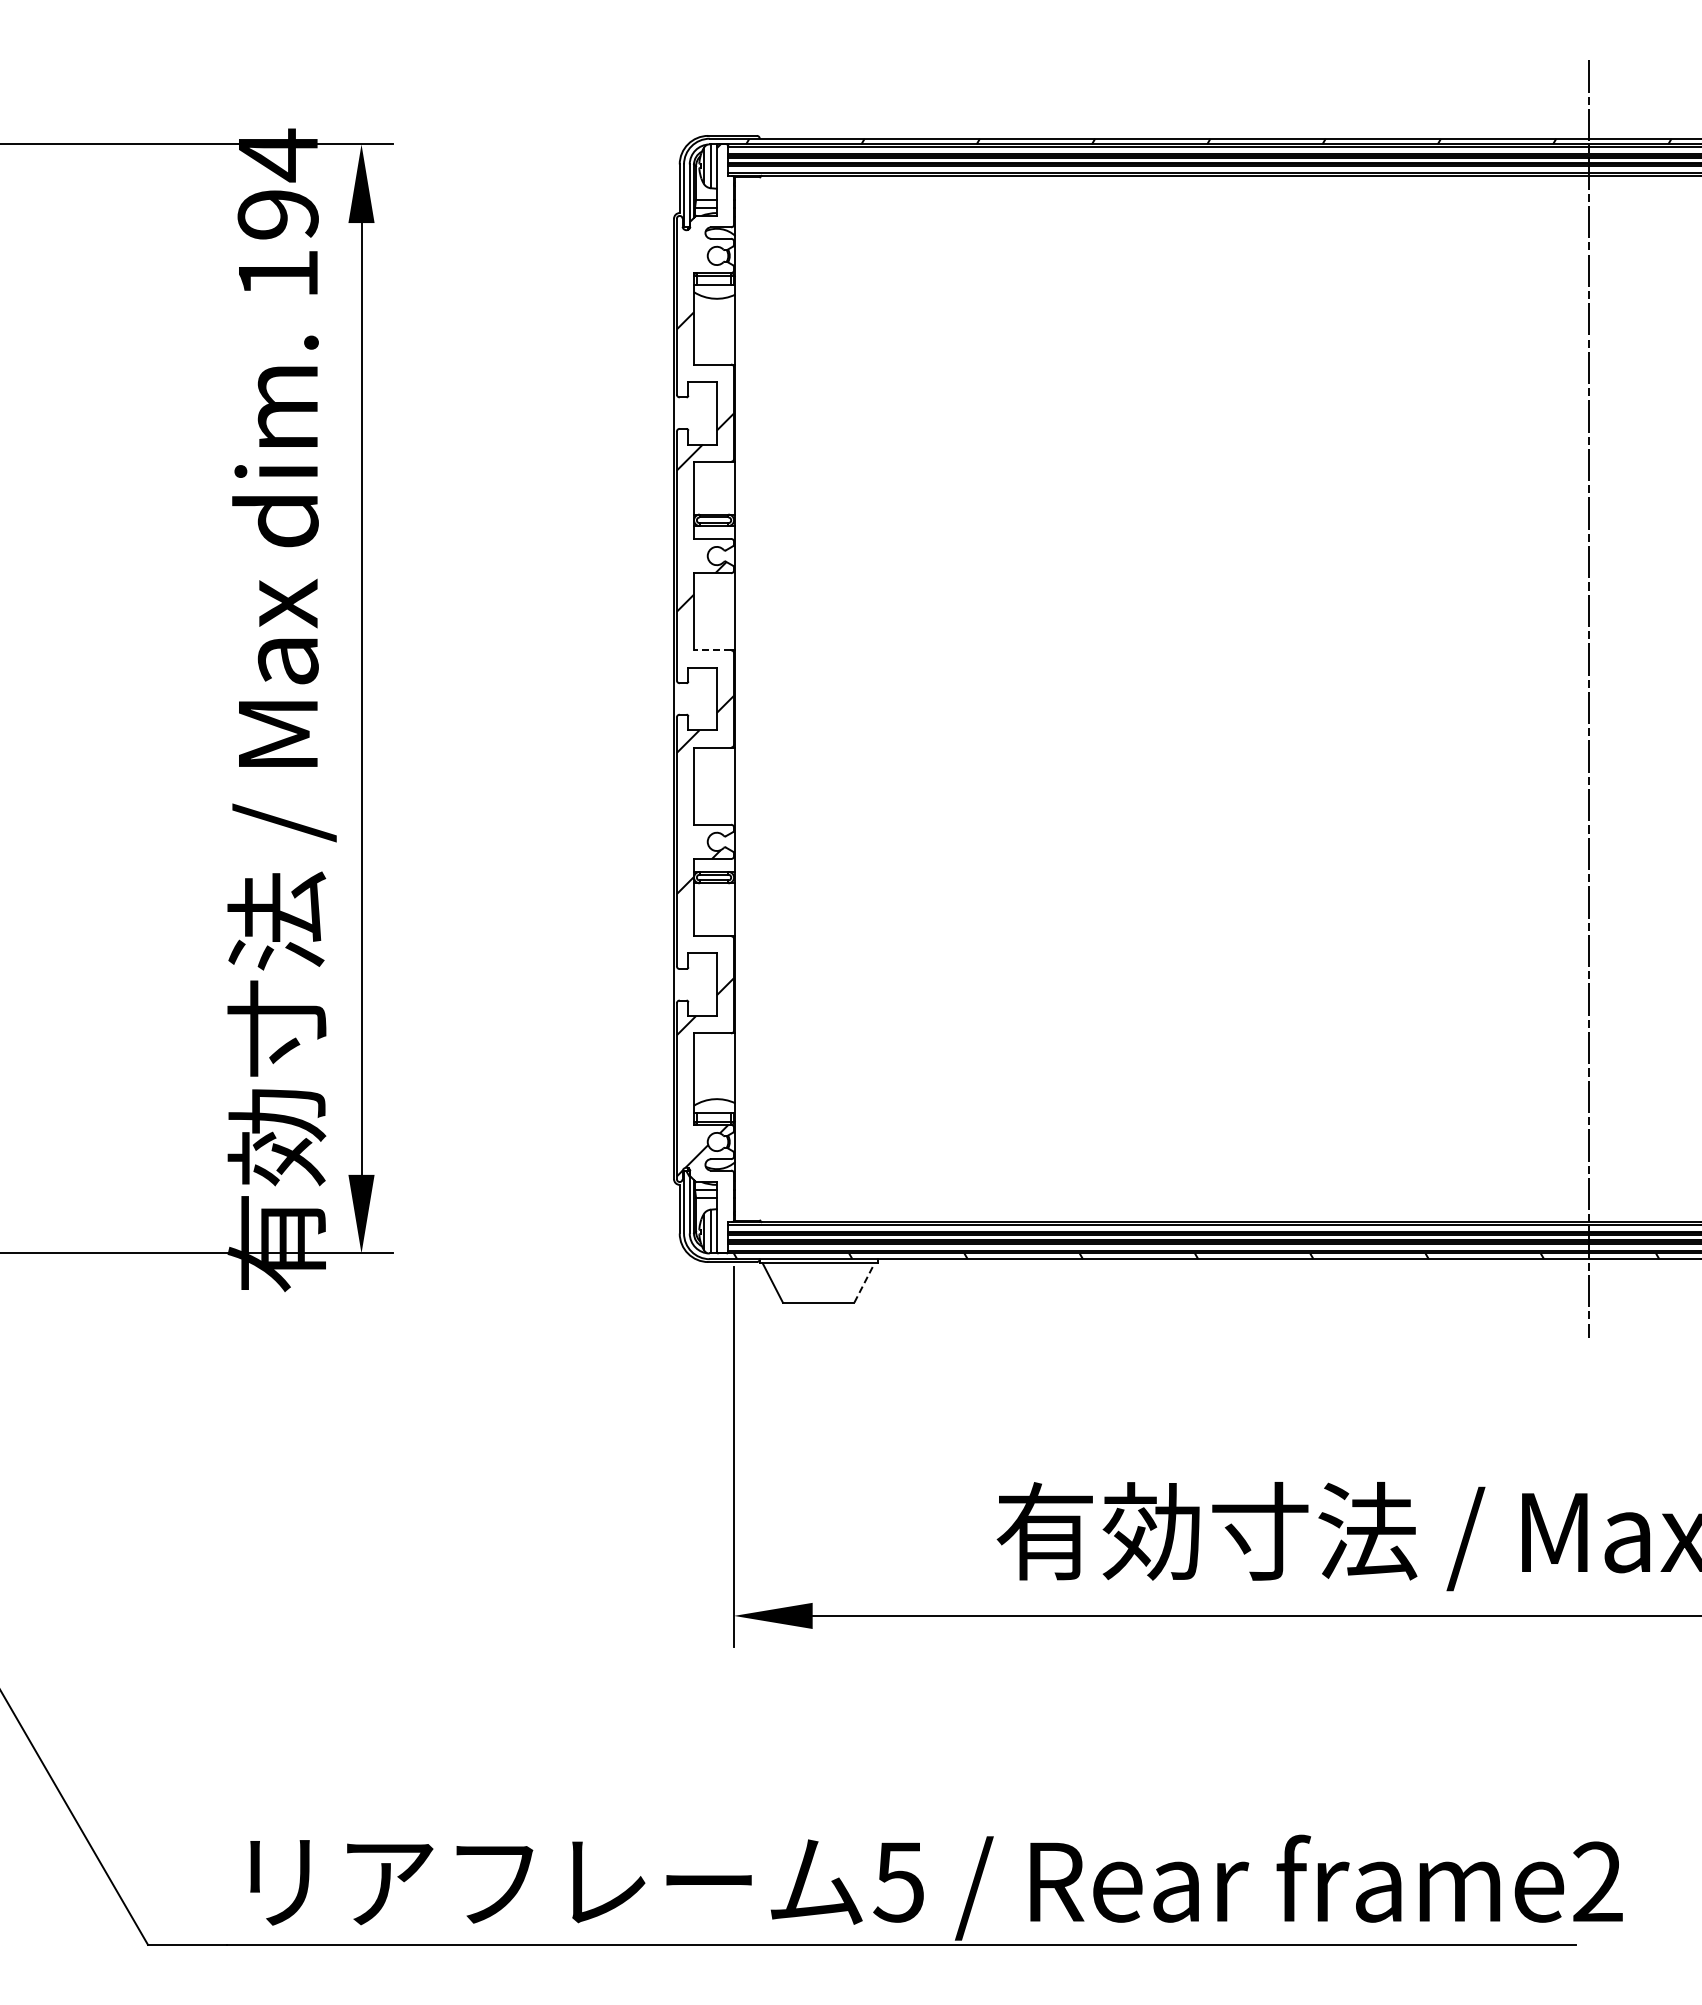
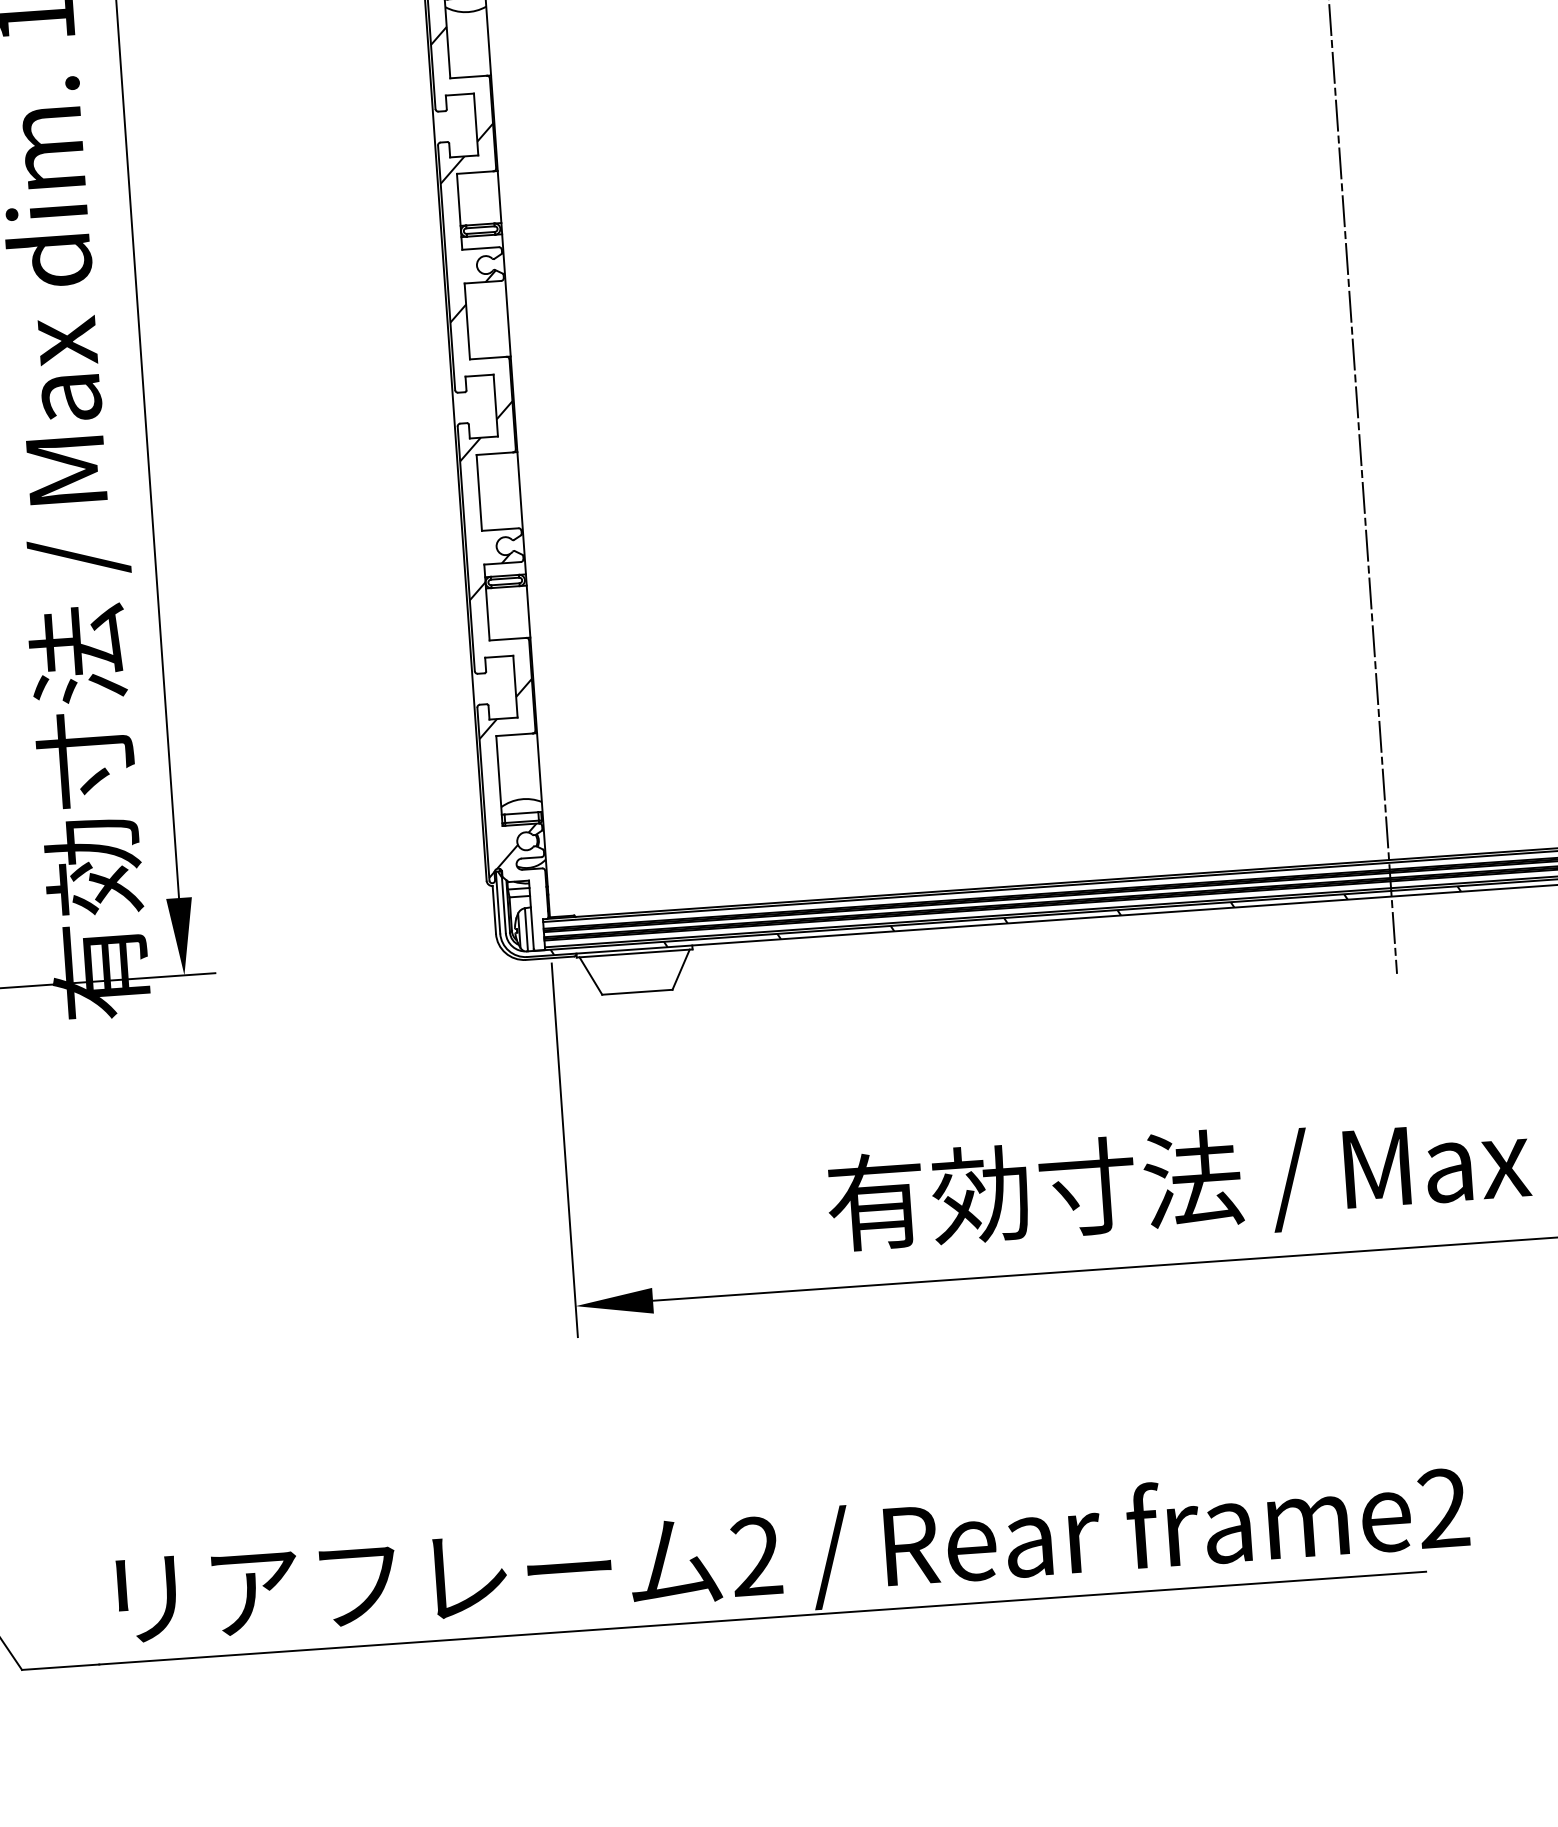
line: (712, 650) -> (488, 358), dashed -> solid
line: (864, 1282) -> (681, 969), dashed -> solid
text: (898, 1881) -> (755, 1556), 5 -> 2

